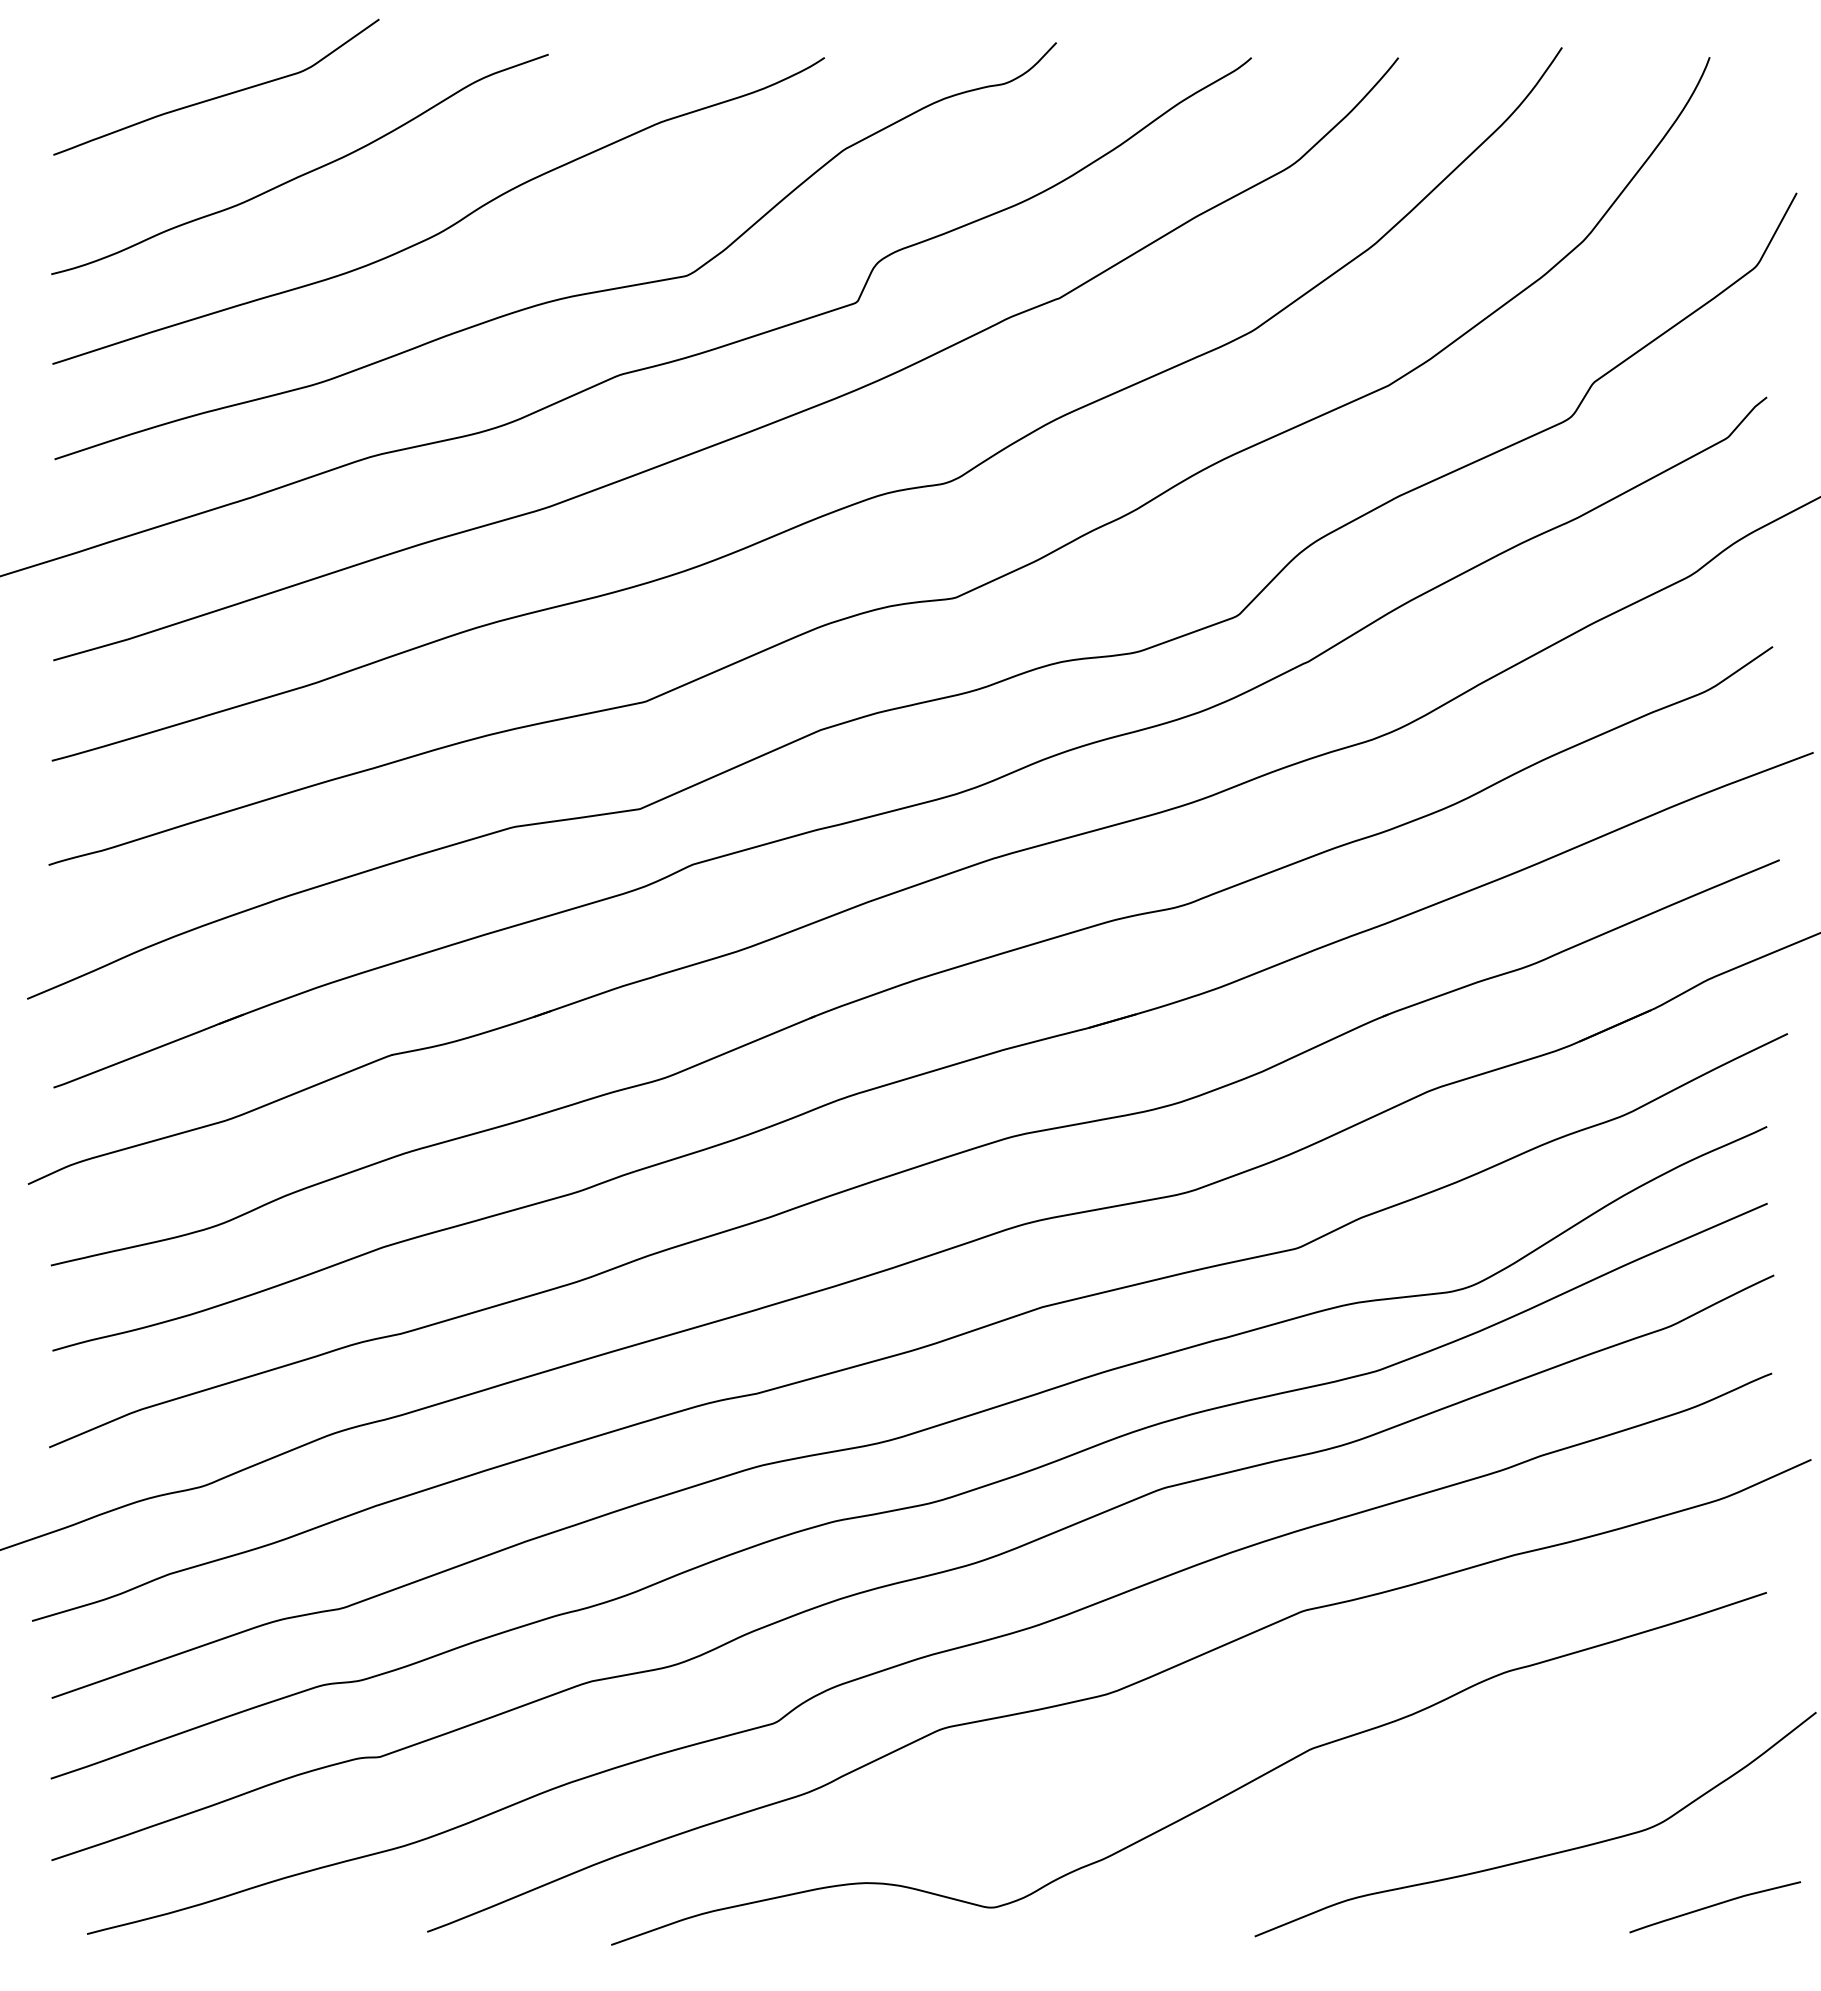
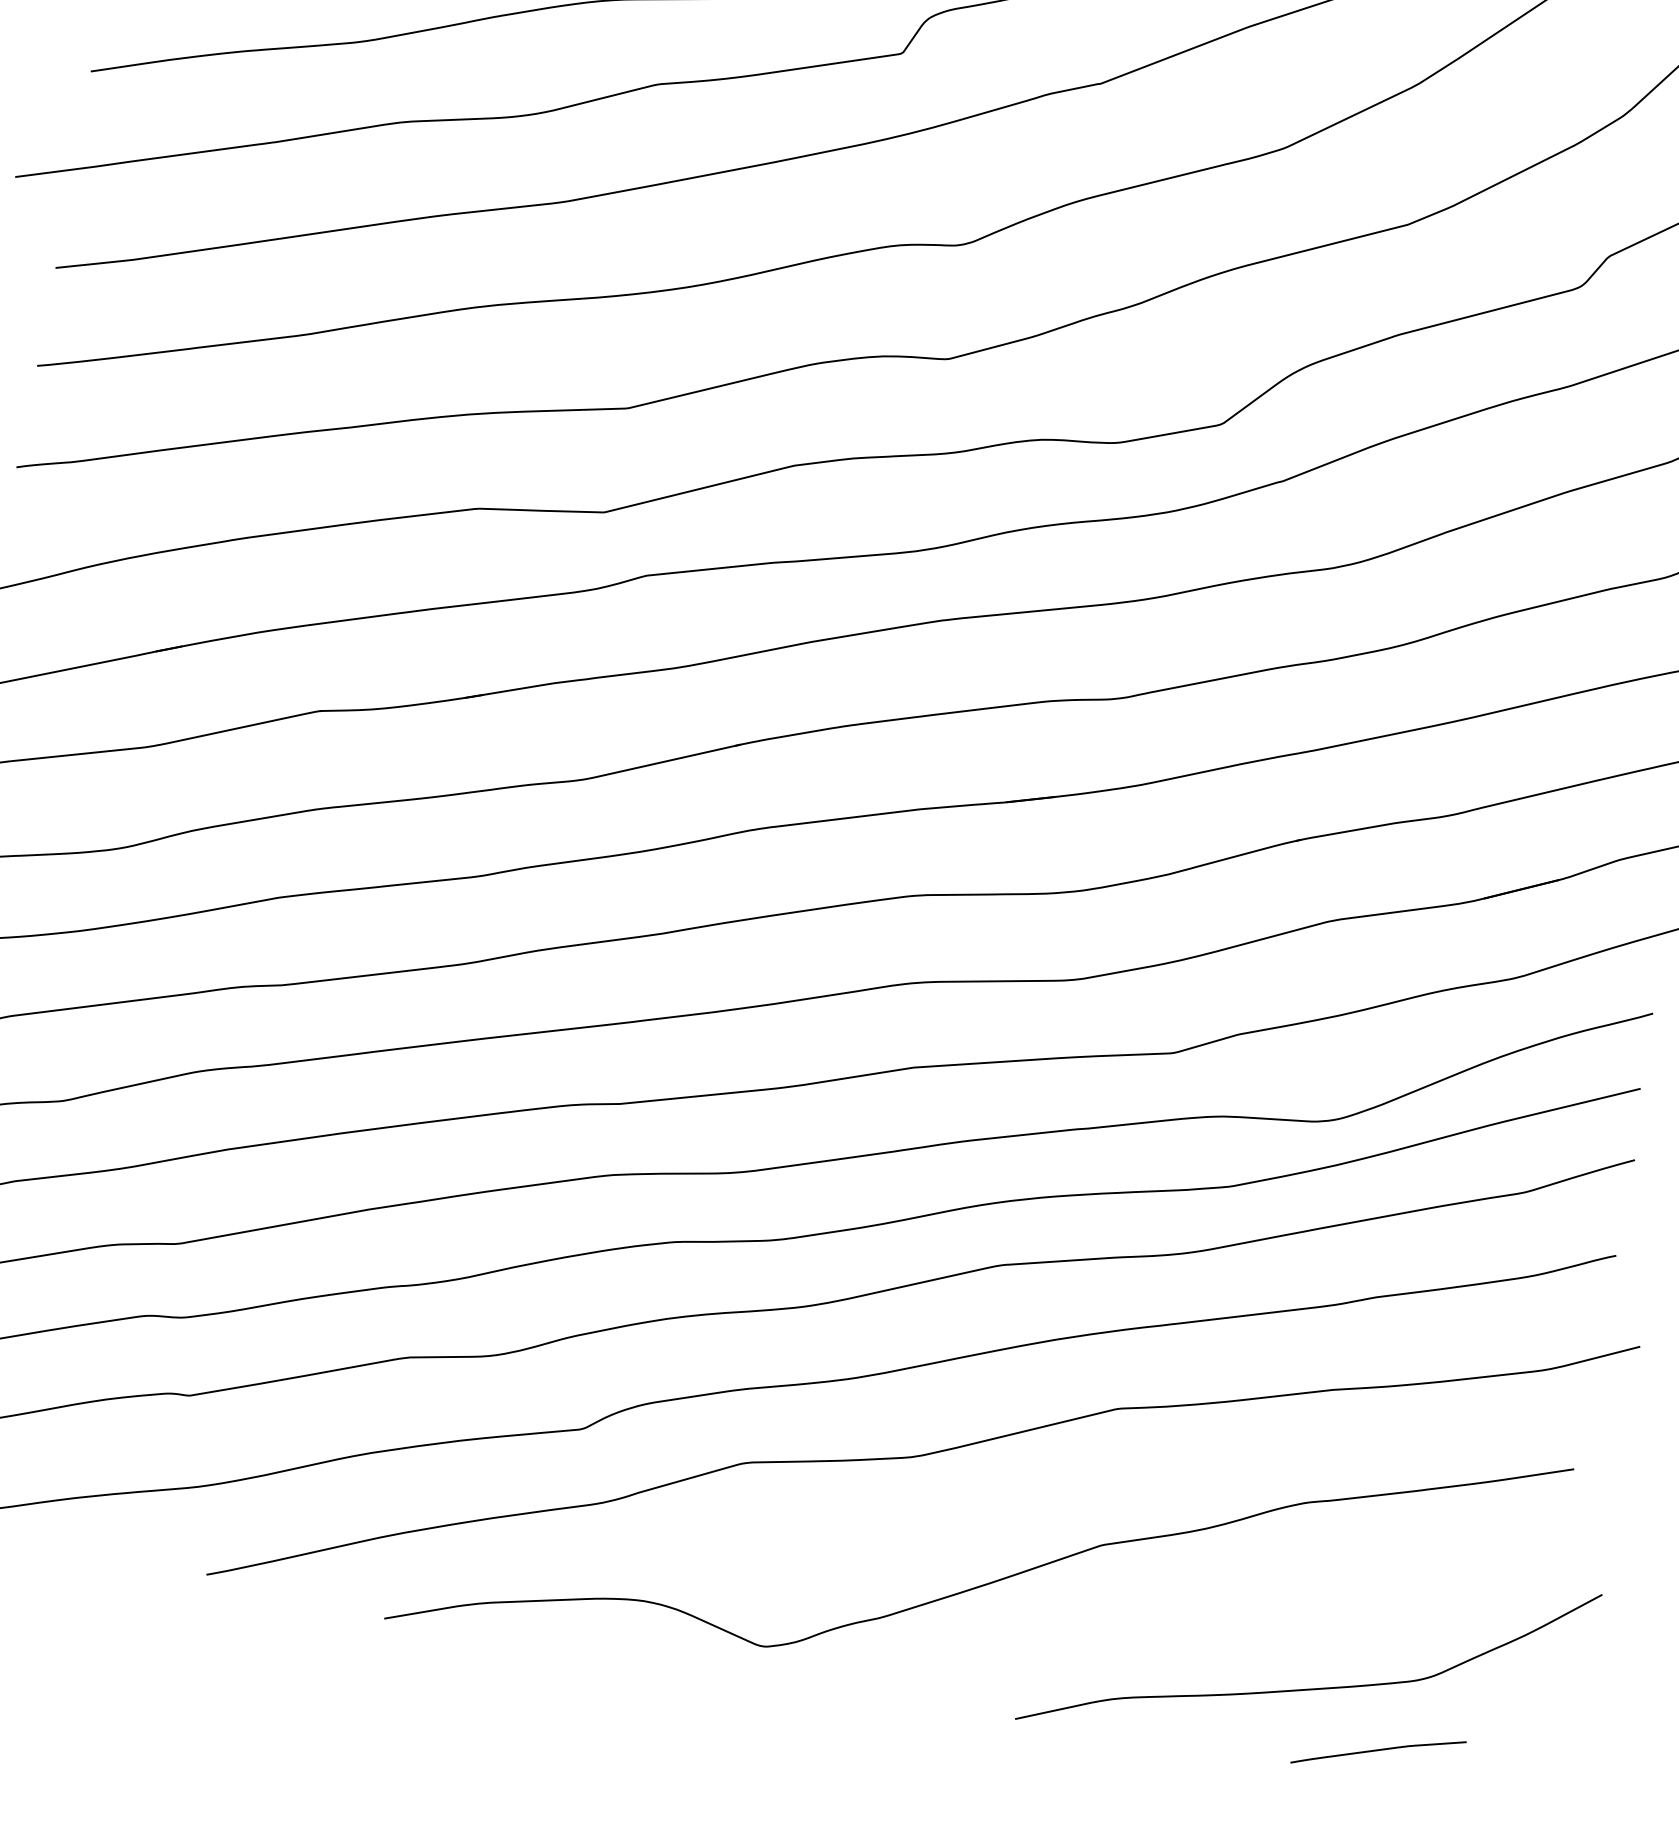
curve: (1714, 1906) -> (1377, 1751), moved

